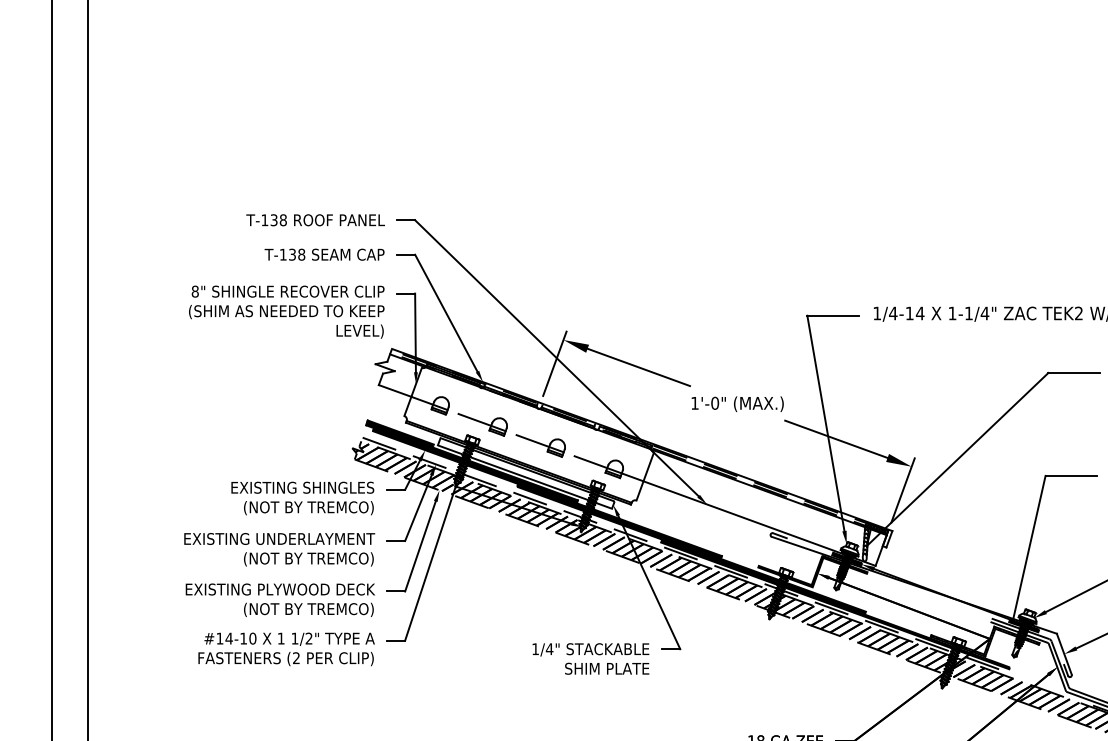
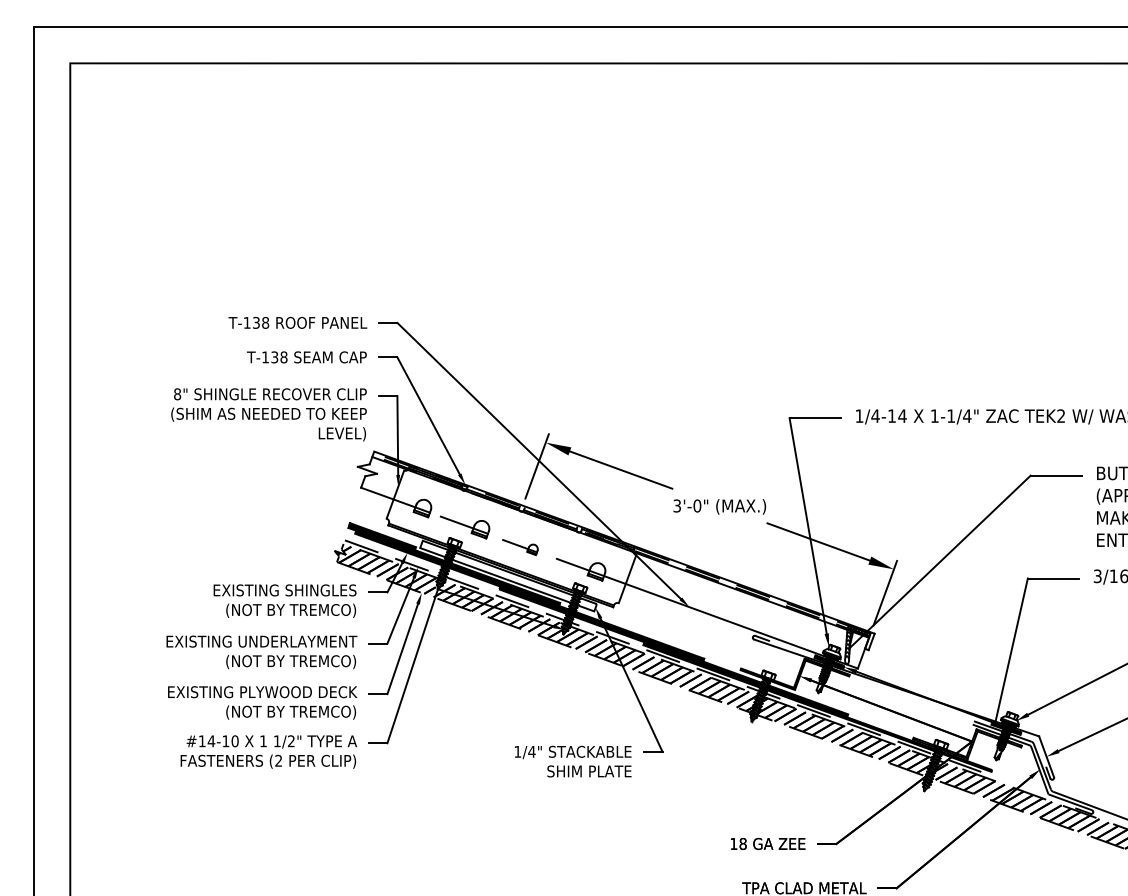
text: (694, 402) -> (676, 505), 1'-0" -> 3'-0"
part: (541, 445) -> (523, 548), size x0.6

